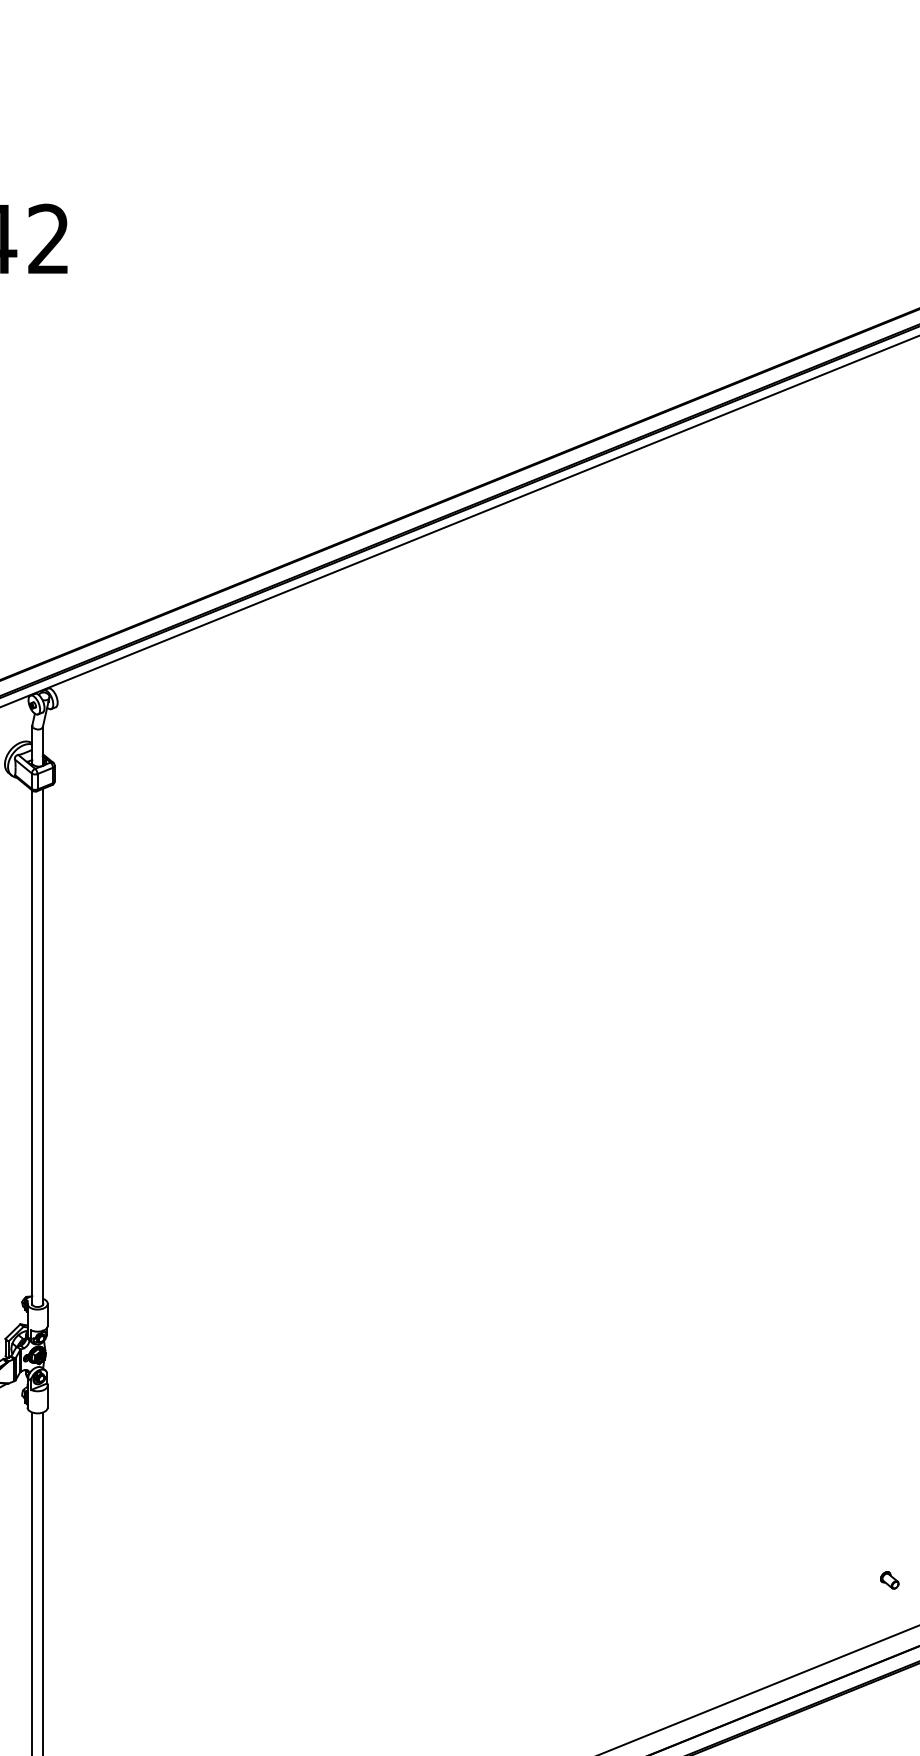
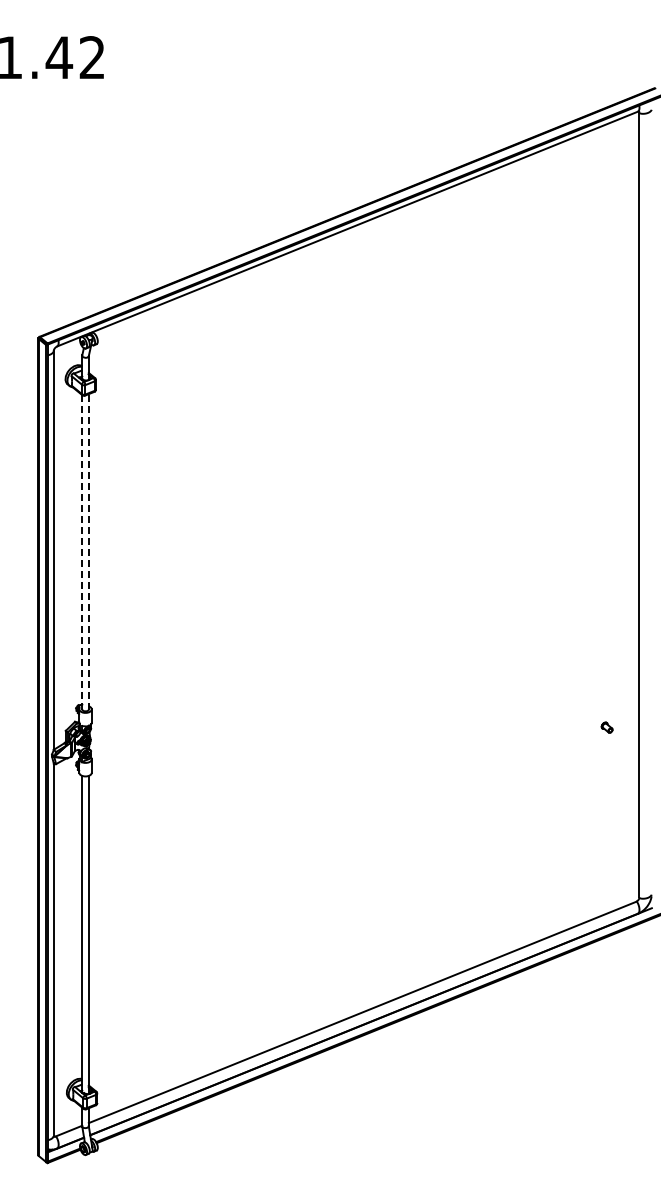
line: (32, 1047) -> (82, 552), solid -> dashed
line: (42, 1047) -> (88, 552), solid -> dashed
part: (888, 1580) -> (606, 727), moved

